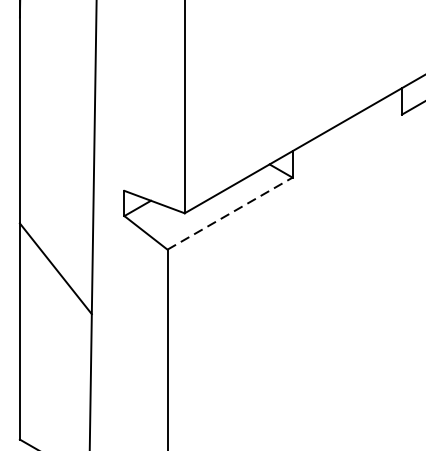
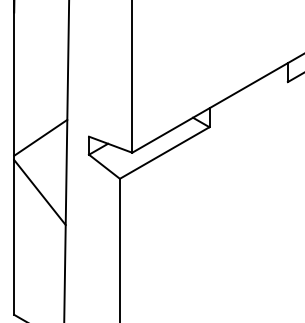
line: (56, 191) -> (40, 137), added
line: (229, 214) -> (164, 153), dashed -> solid

